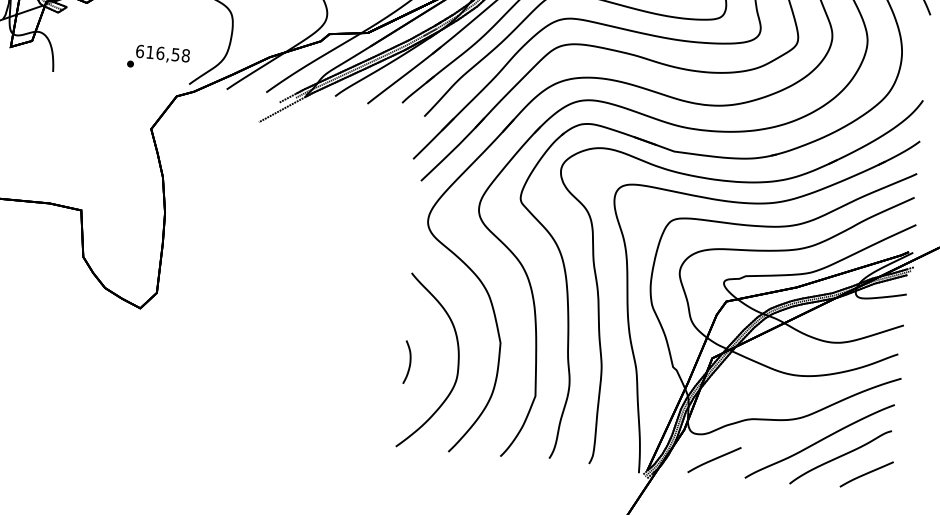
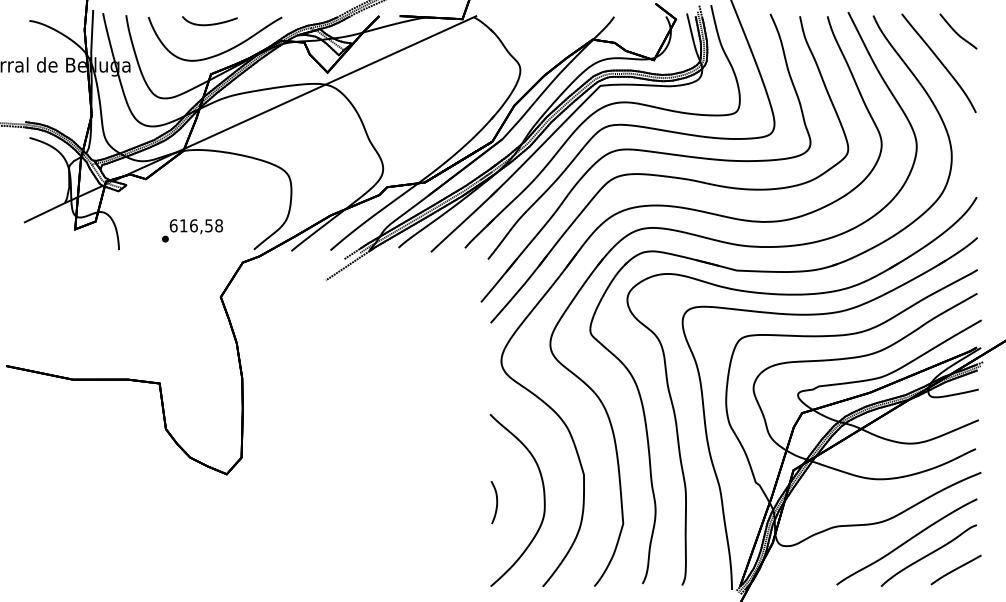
text: (158, 57) -> (192, 230), moved
curve: (713, 459) -> (804, 569), removed

